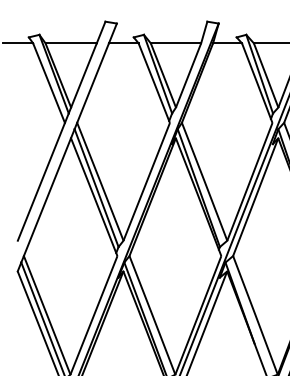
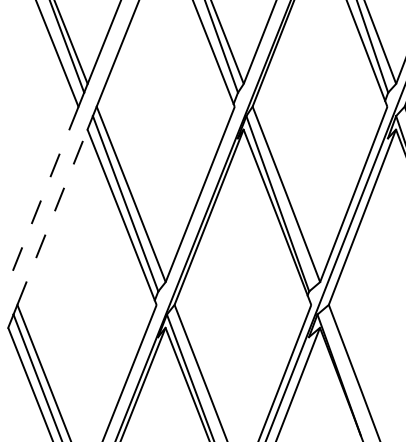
line: (41, 182) -> (43, 195), solid -> dashed
line: (47, 196) -> (52, 216), solid -> dashed

